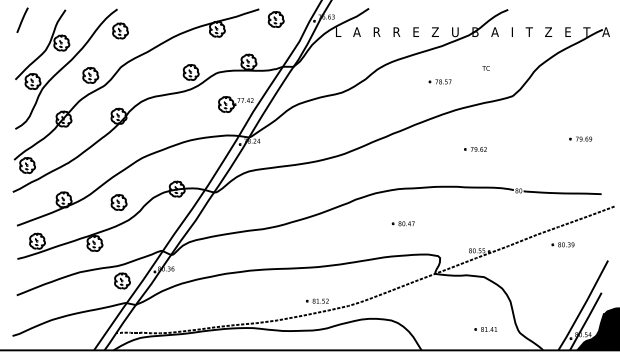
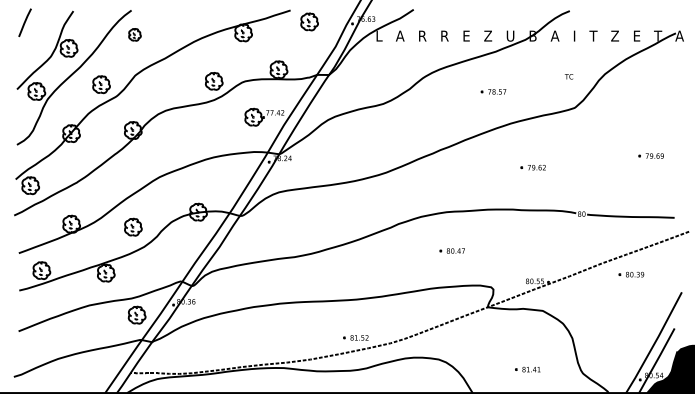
part: (120, 30) -> (134, 34), size x0.7
text: (485, 68) -> (568, 76), moved
part: (485, 329) -> (527, 369), moved

